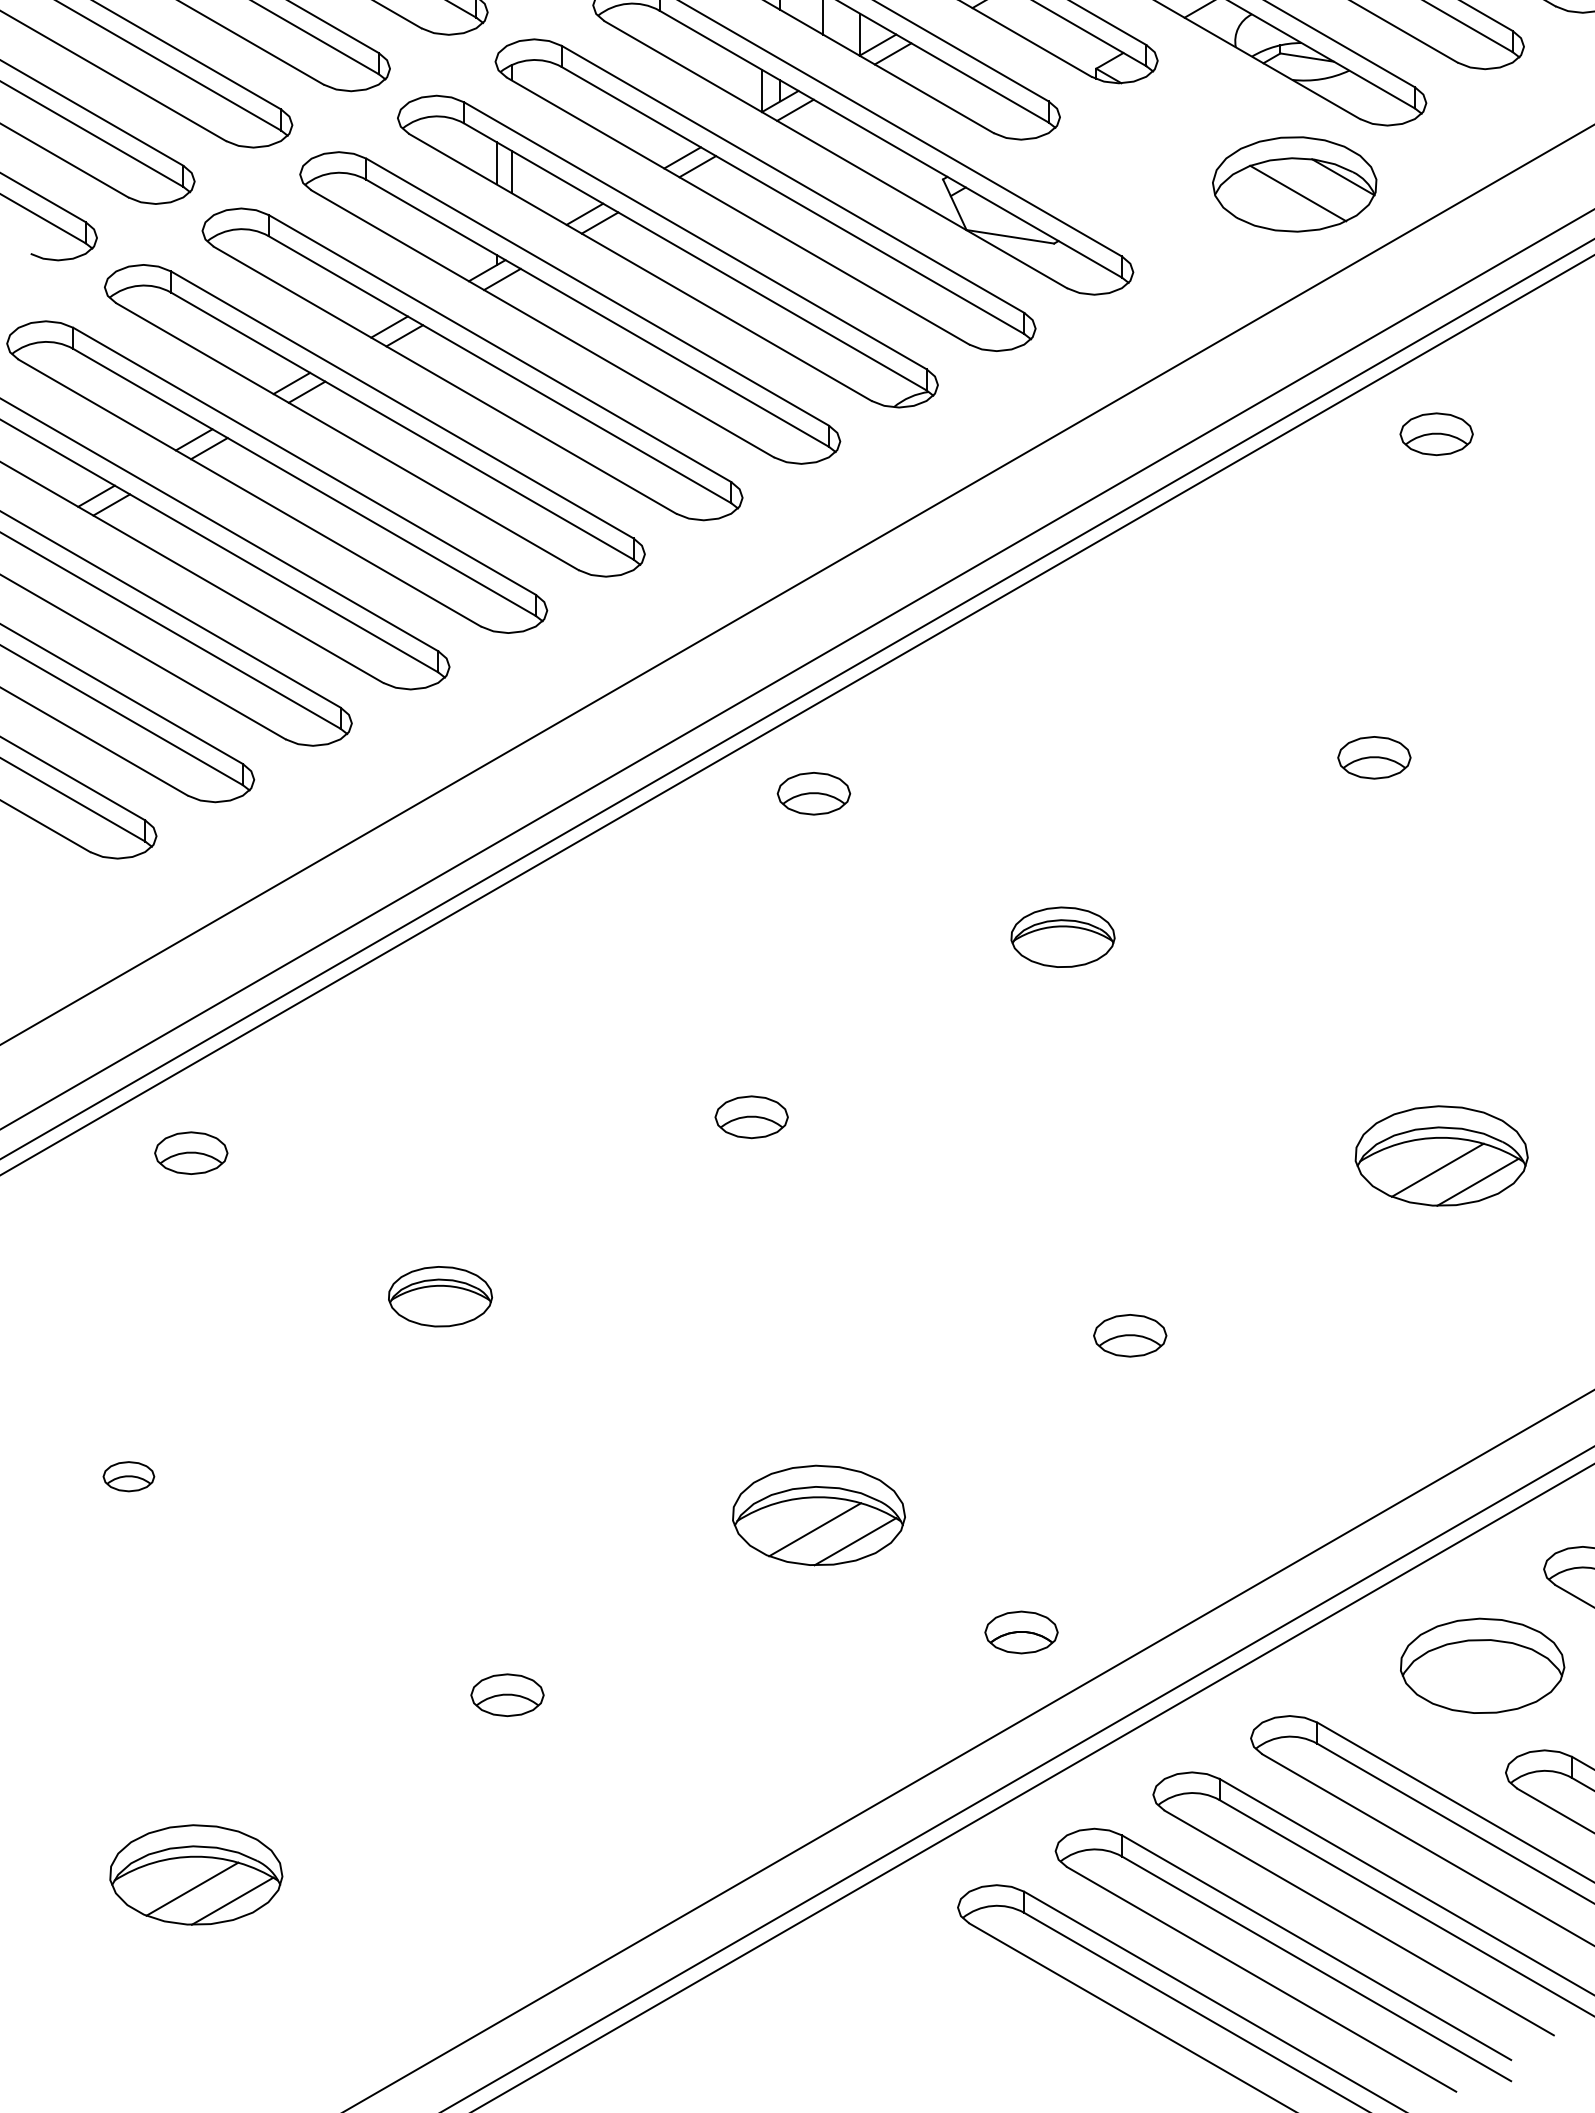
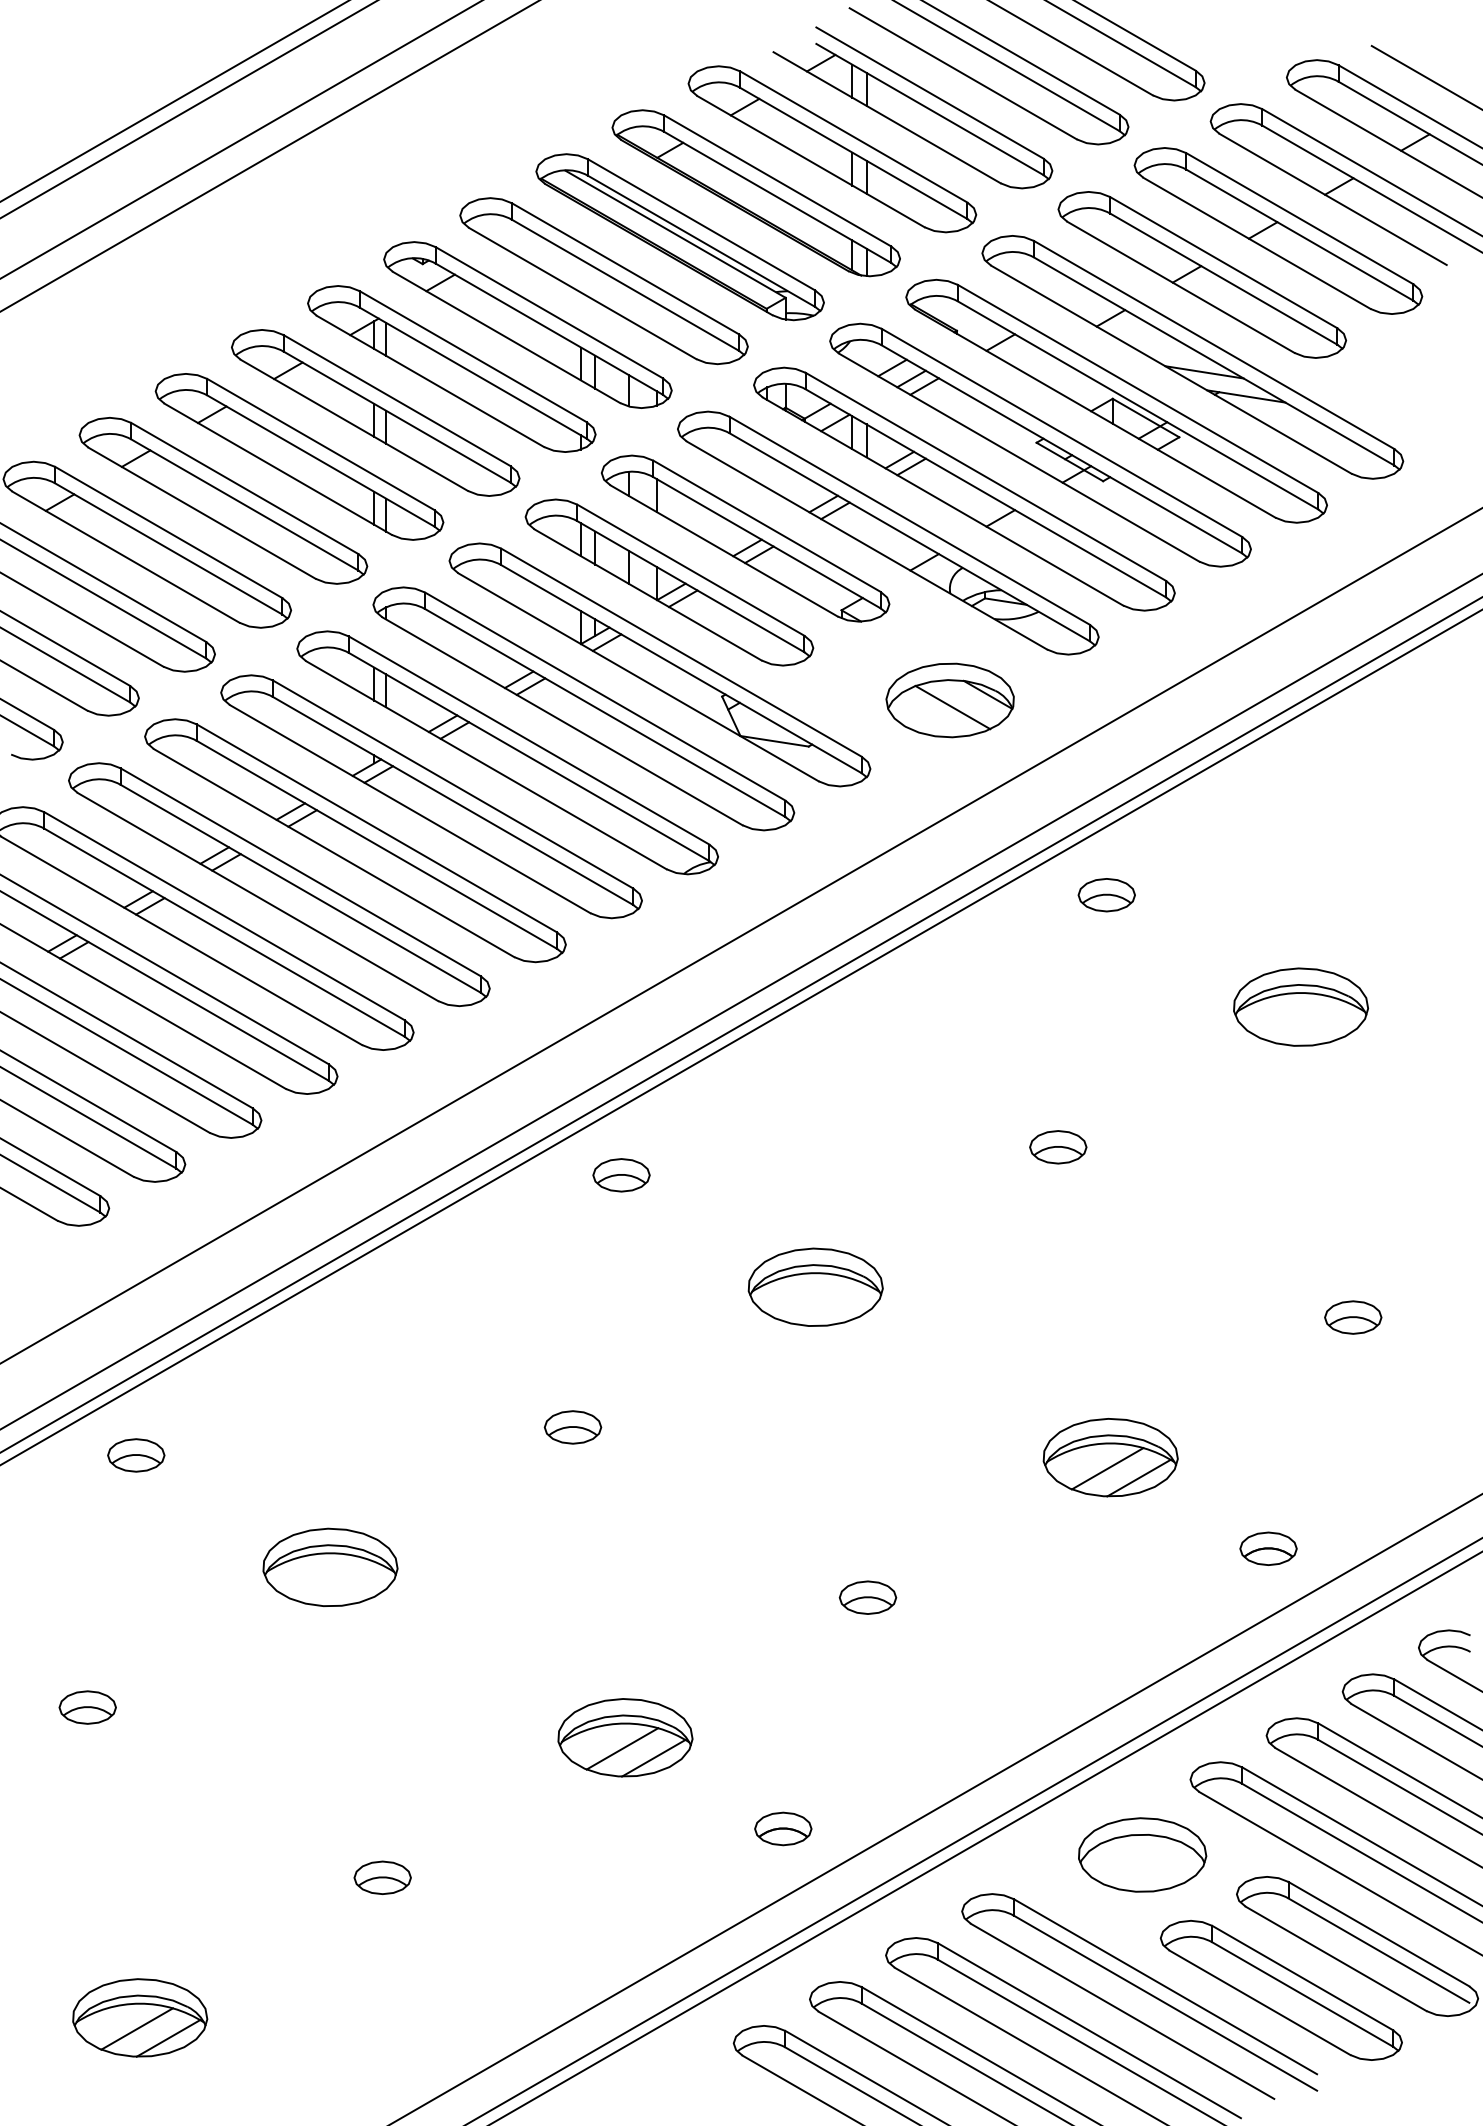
part: (1293, 184) -> (949, 700), moved
part: (1062, 936) -> (815, 1286), size x1.67
part: (440, 1295) -> (330, 1566), size x1.67
part: (128, 1476) -> (87, 1707), size x1.43

